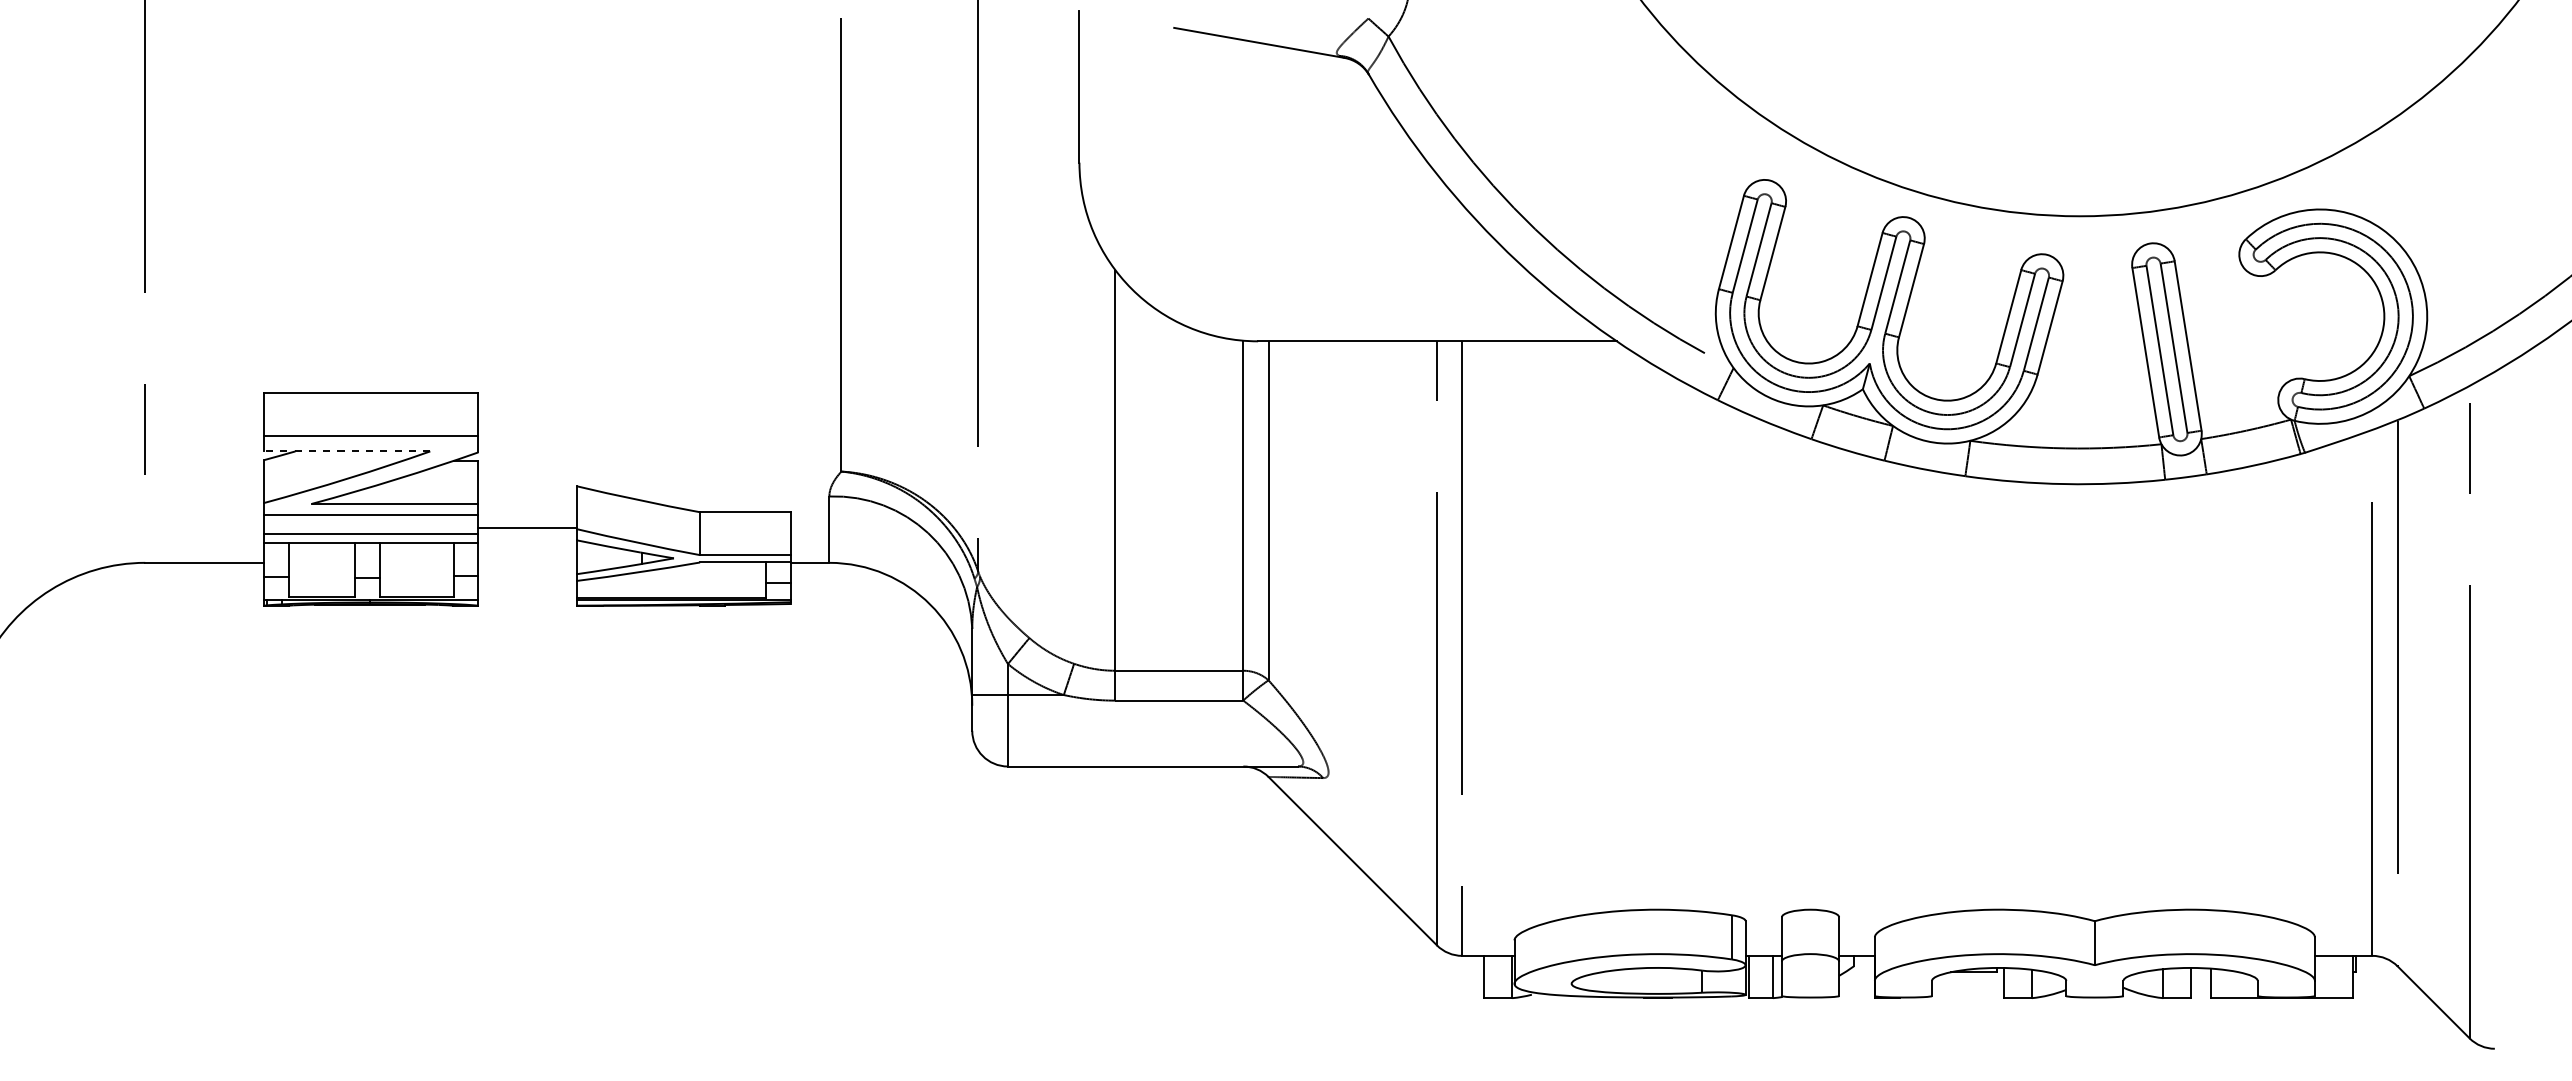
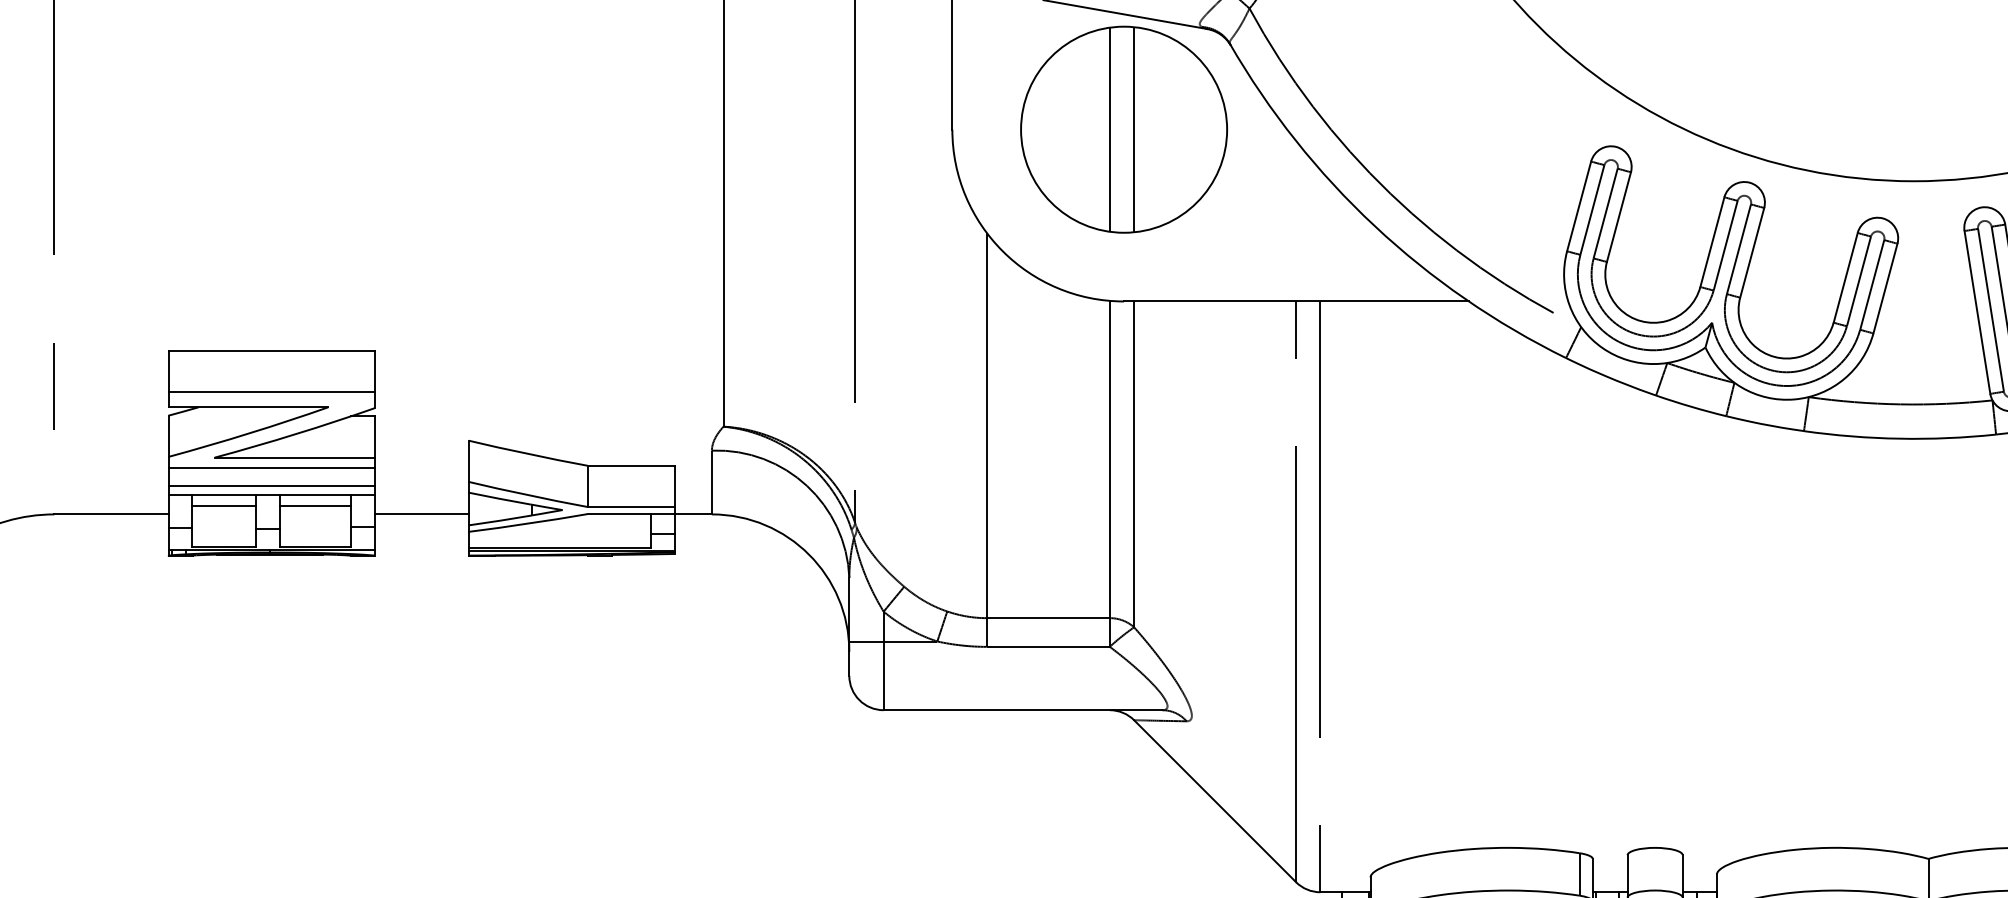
part: (1258, 162) -> (1124, 129), added
line: (346, 451) -> (247, 407), dashed -> solid
line: (527, 527) -> (421, 514), moved
line: (321, 553) -> (223, 505), added
line: (416, 553) -> (315, 505), added

